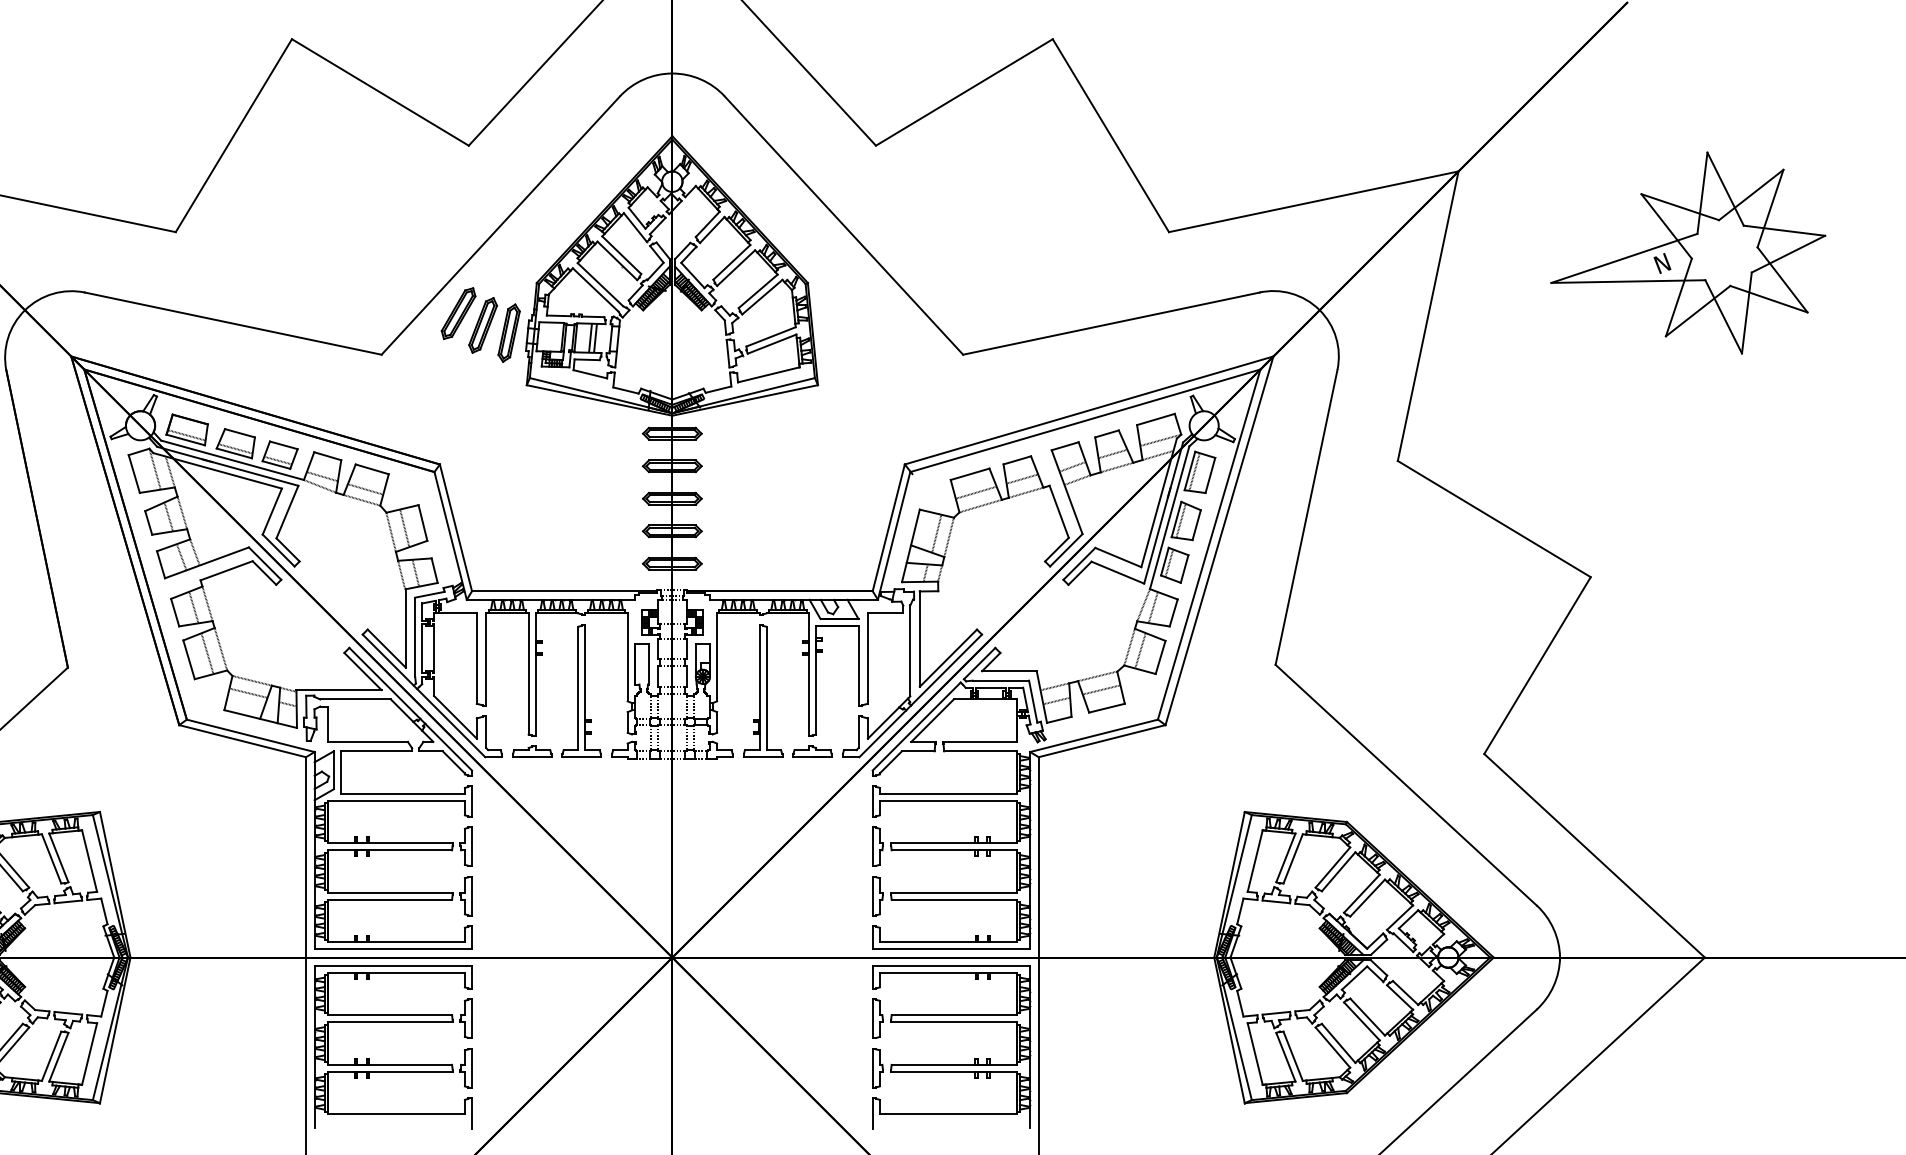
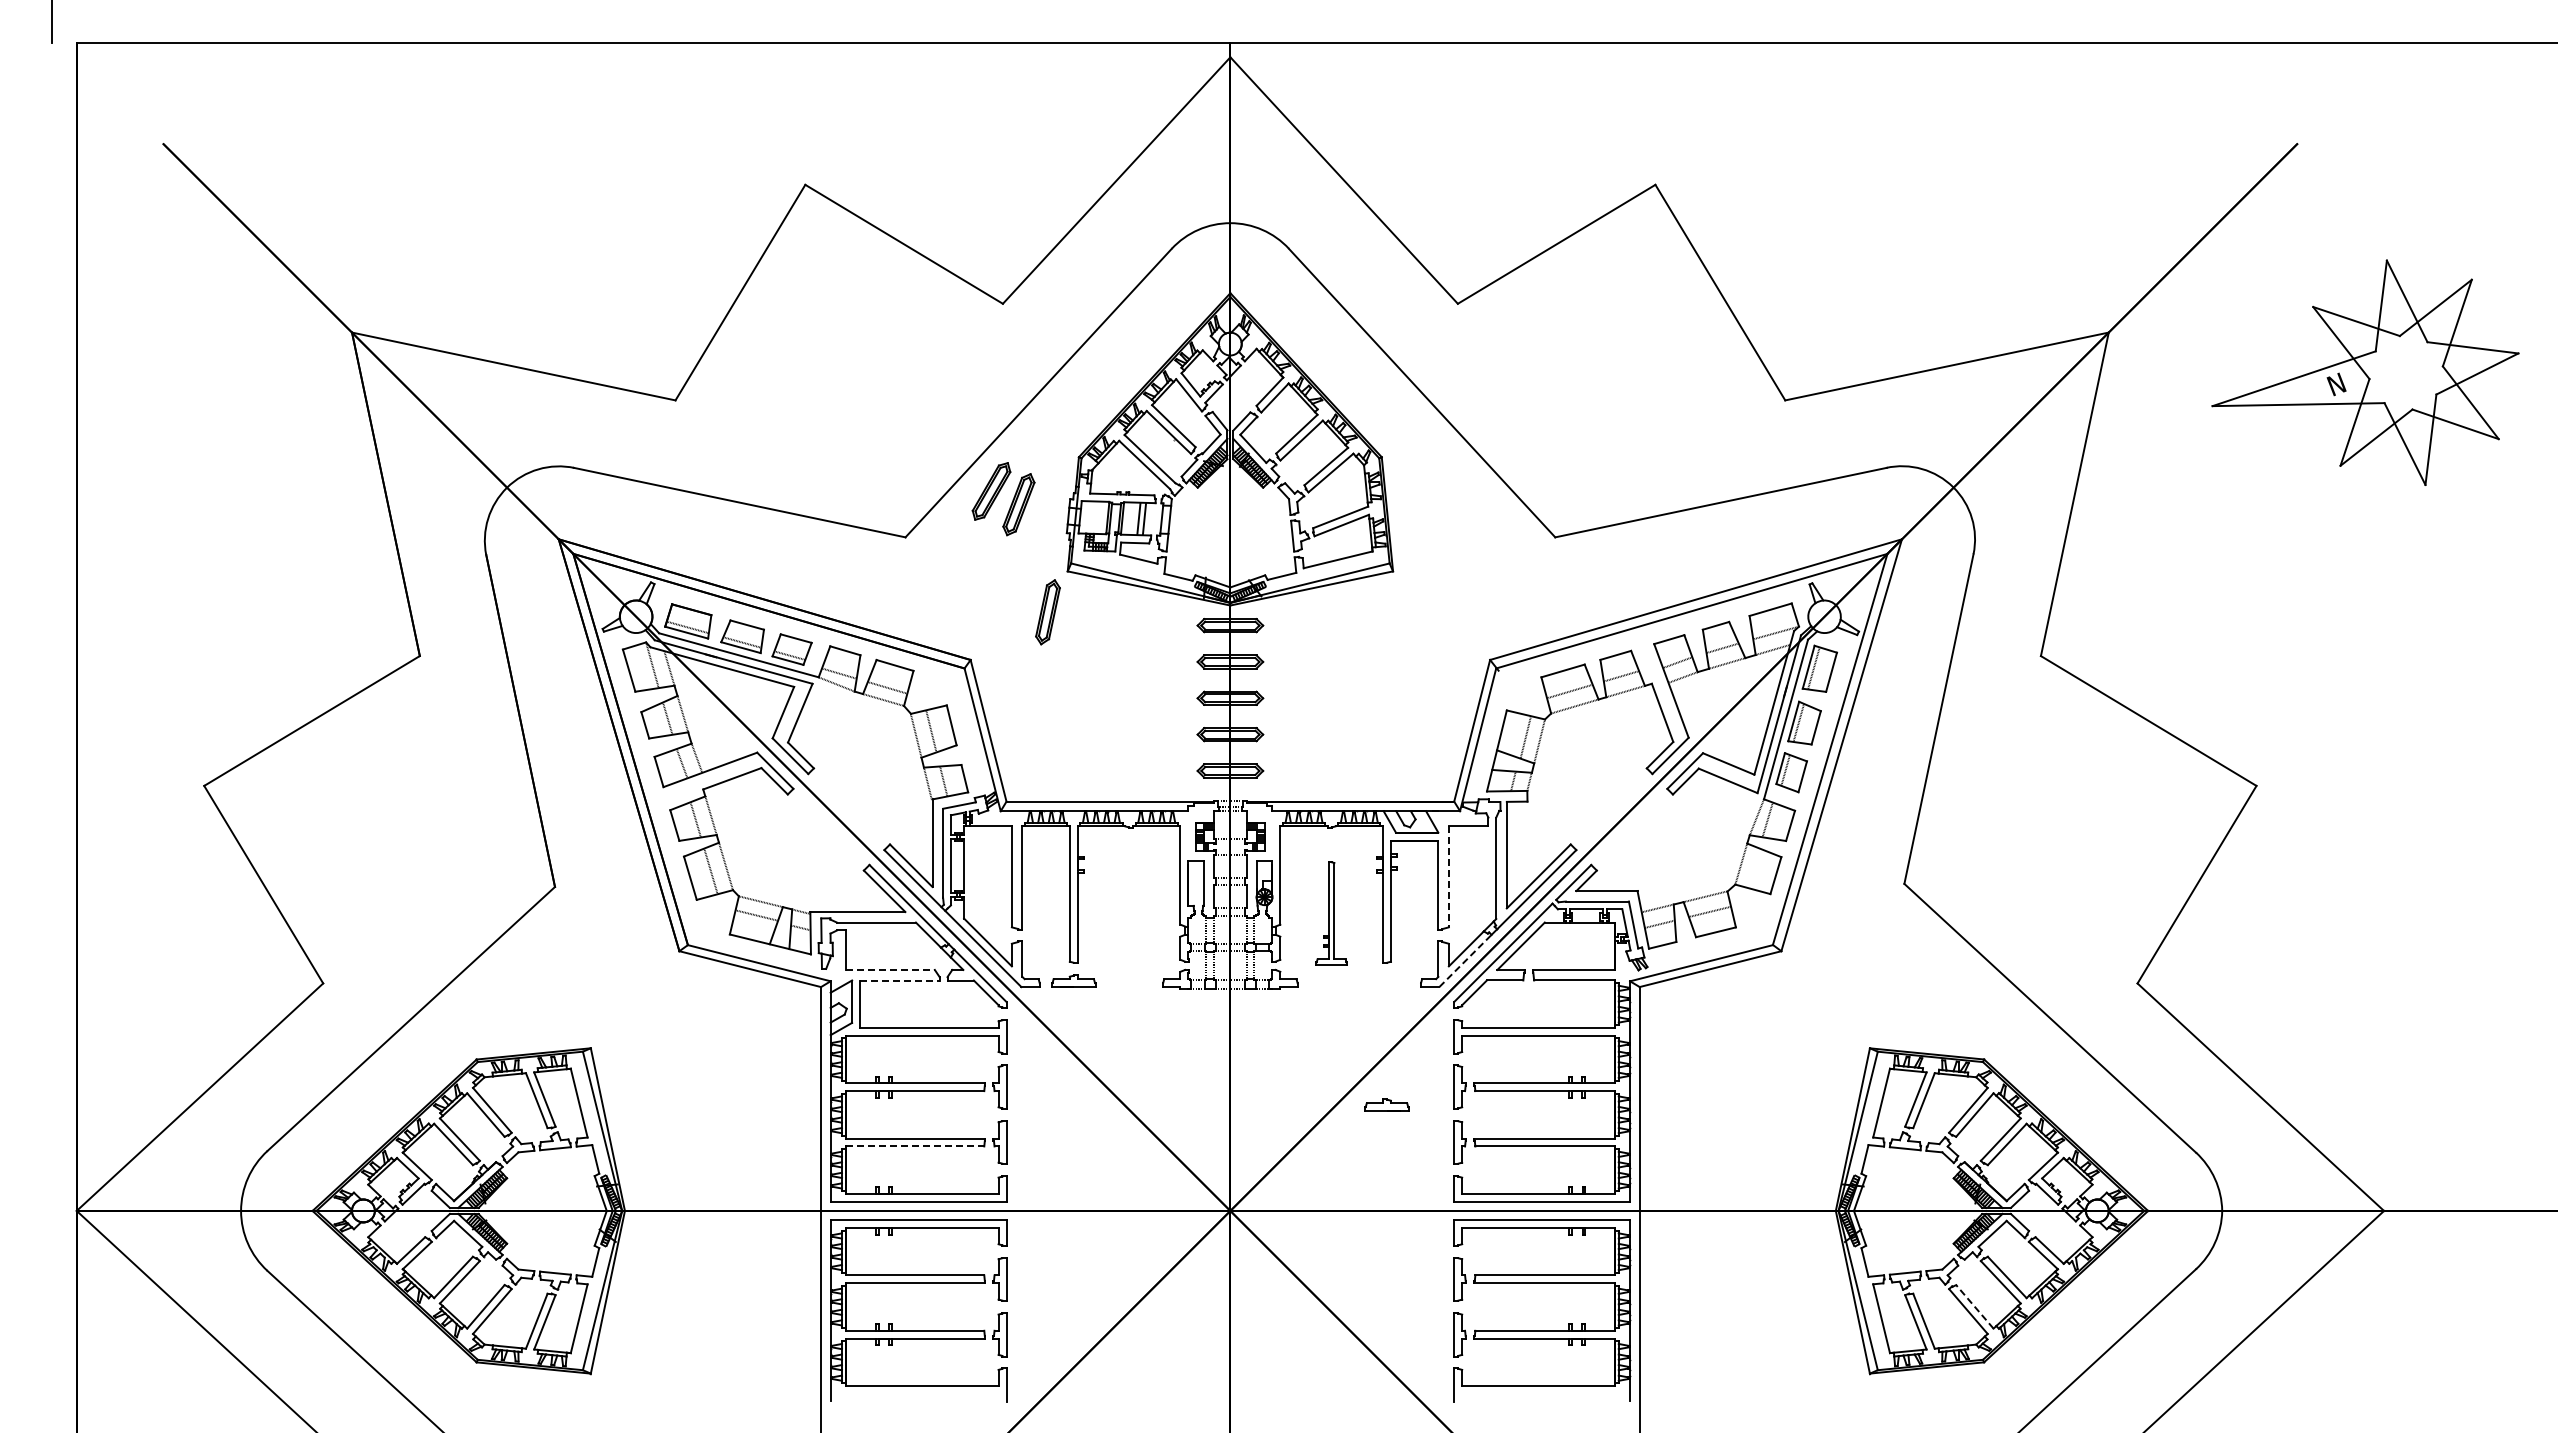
part: (1688, 252) -> (2365, 372), moved
part: (508, 333) -> (1047, 612), moved
line: (1140, 650) -> (1753, 867), removed
line: (867, 659) -> (1448, 877), solid -> dashed
part: (581, 691) -> (1128, 913), removed
part: (762, 691) -> (1331, 913), size x0.7
line: (882, 733) -> (1465, 960), solid -> dashed
line: (368, 741) -> (890, 969), solid -> dashed
line: (376, 751) -> (899, 980), solid -> dashed
part: (812, 751) -> (1386, 1104), moved
line: (390, 899) -> (915, 1146), solid -> dashed
line: (1338, 1043) -> (1974, 1306), solid -> dashed

